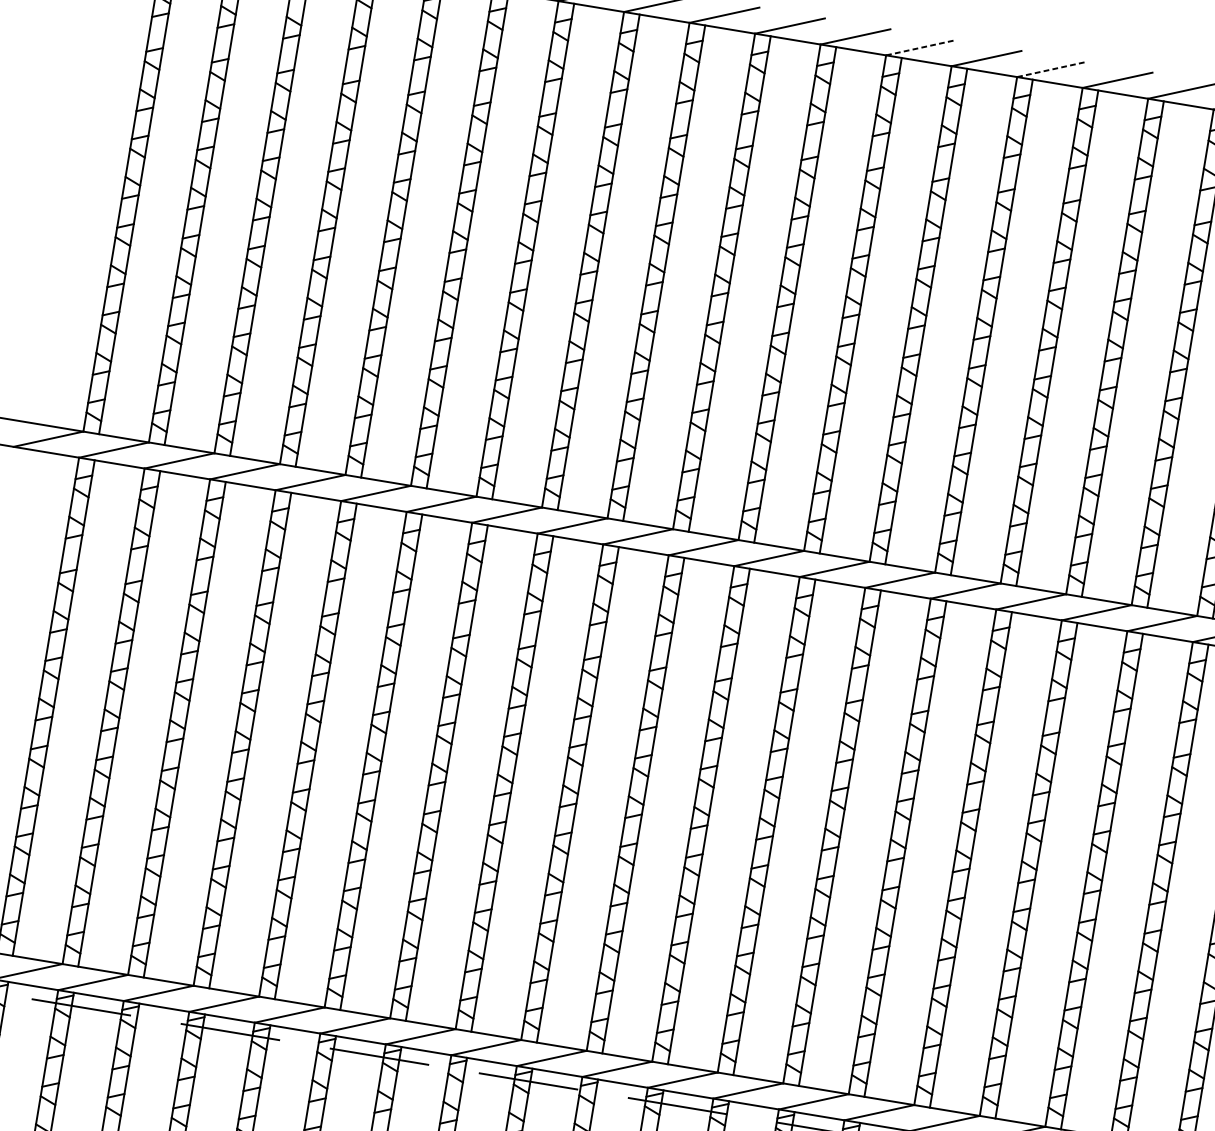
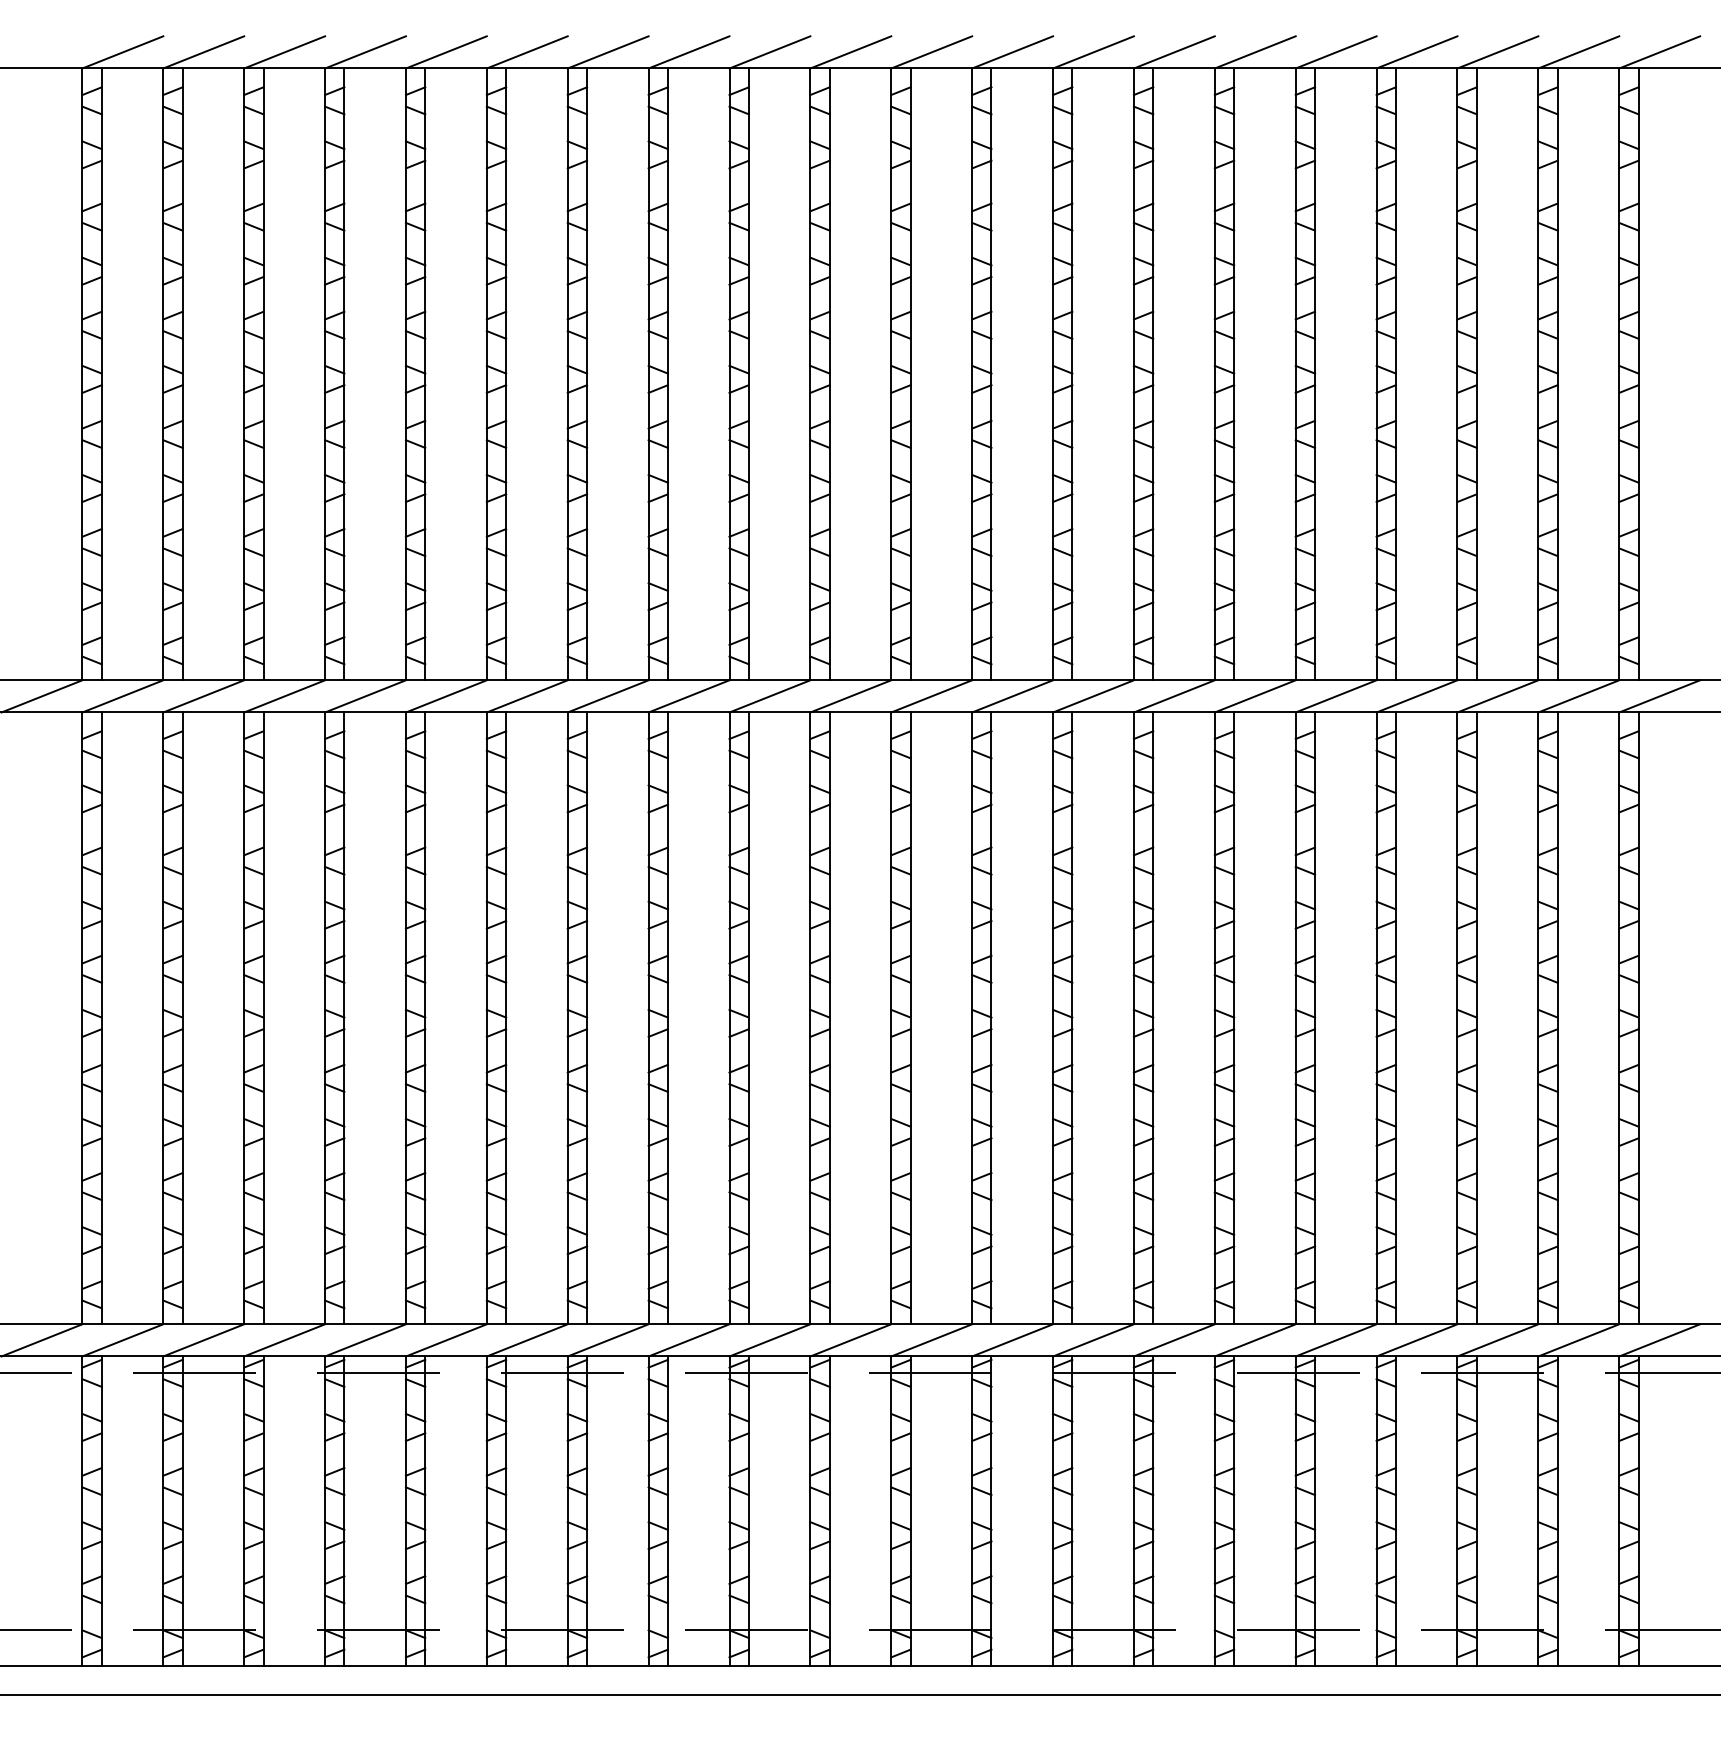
line: (920, 47) -> (1012, 52), dashed -> solid
line: (1052, 69) -> (1174, 52), dashed -> solid

